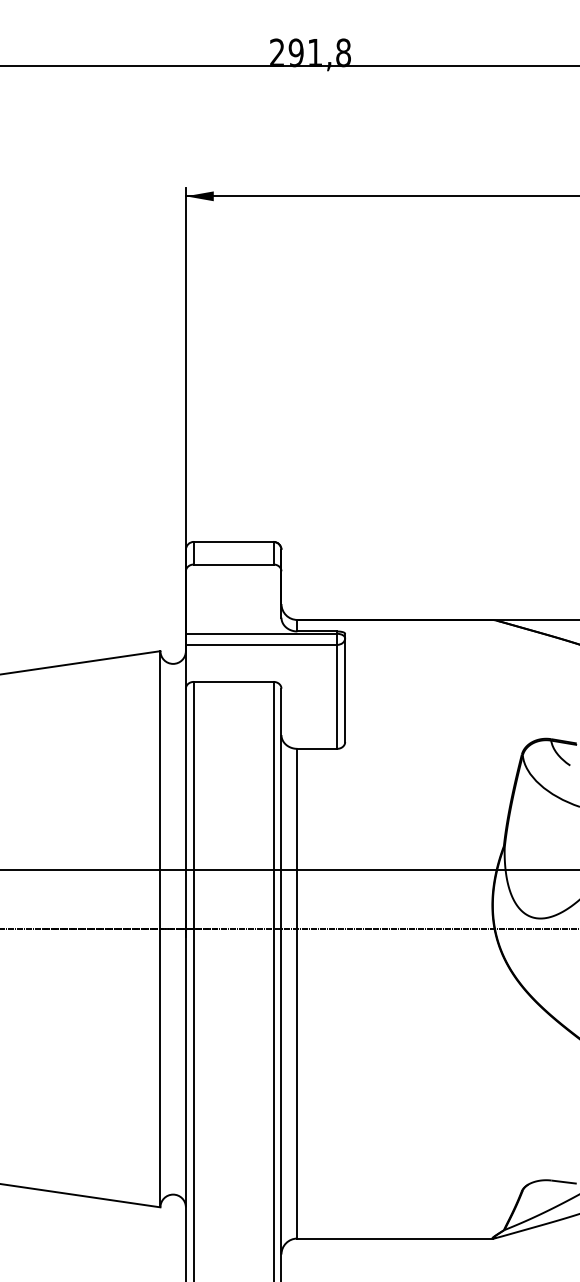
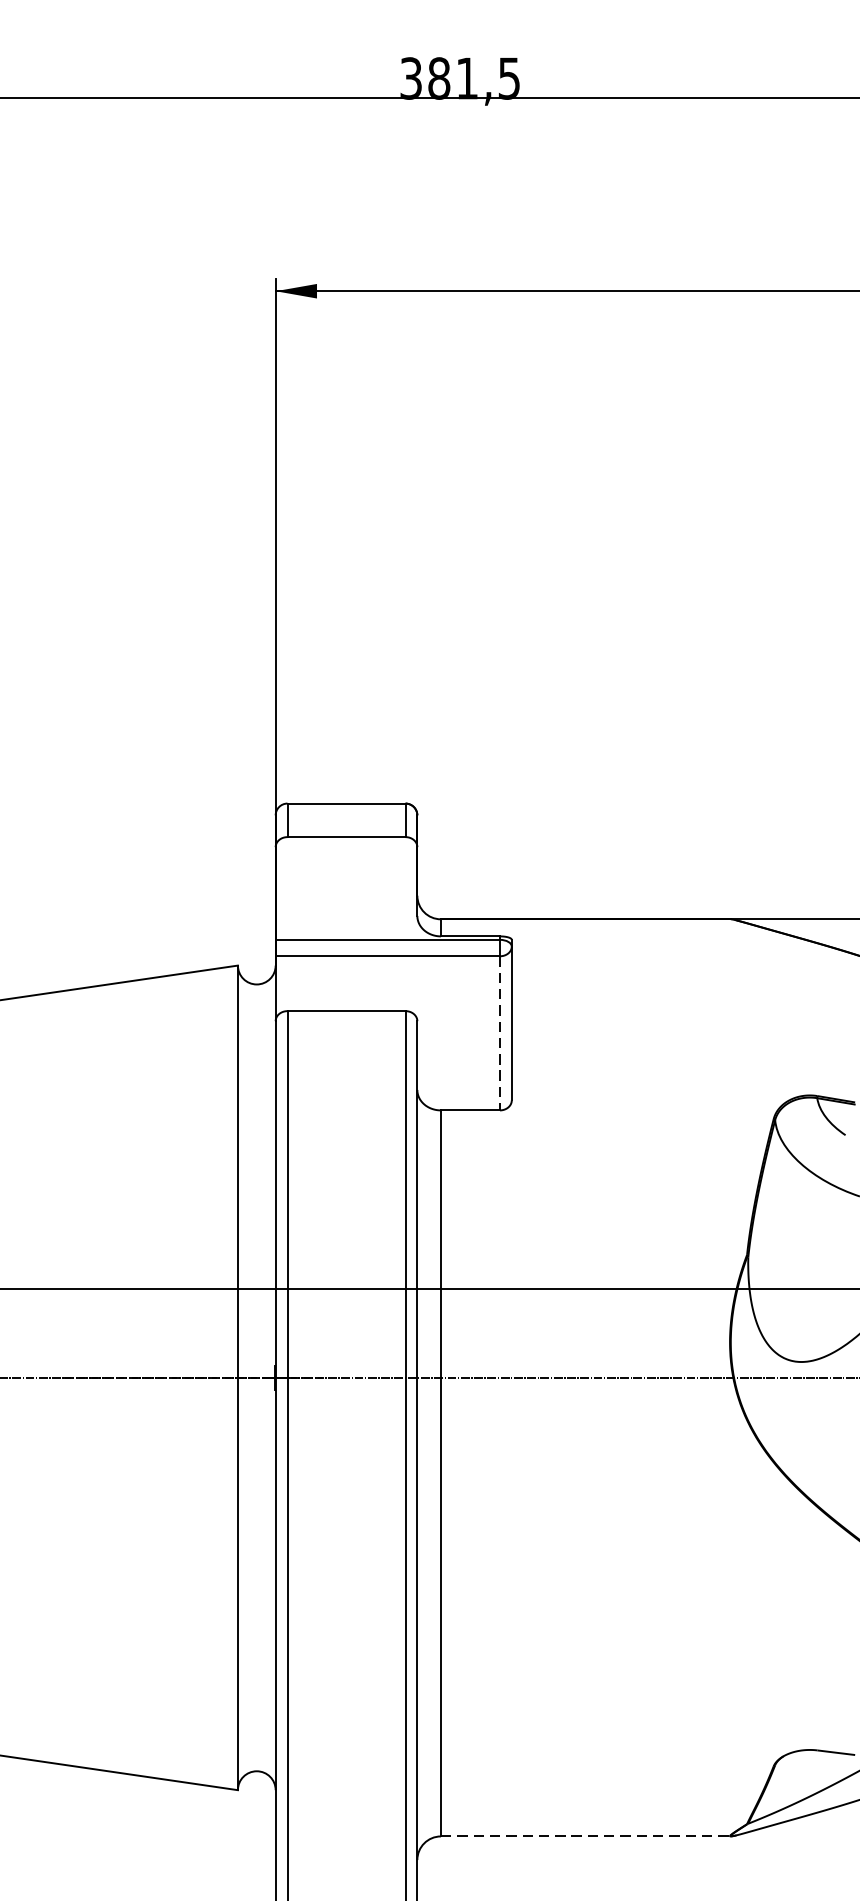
text: (310, 52) -> (460, 77), 291,8 -> 381,5
line: (337, 696) -> (500, 1032), solid -> dashed
line: (395, 1238) -> (586, 1836), solid -> dashed

